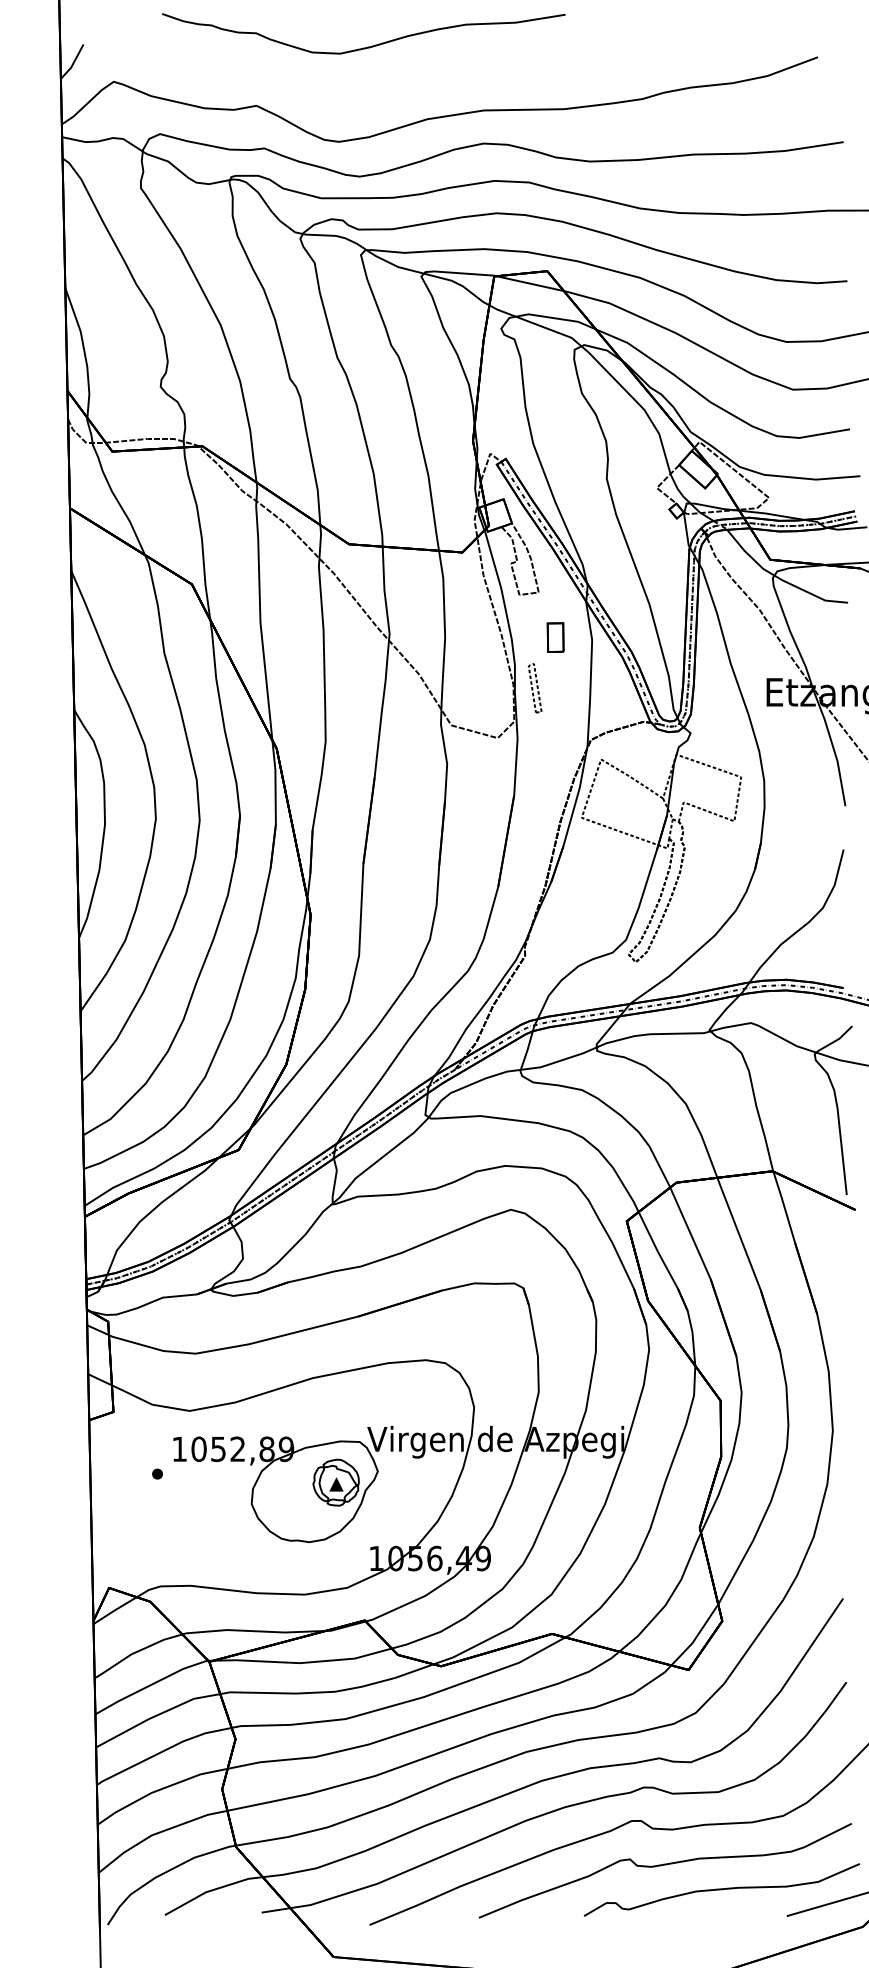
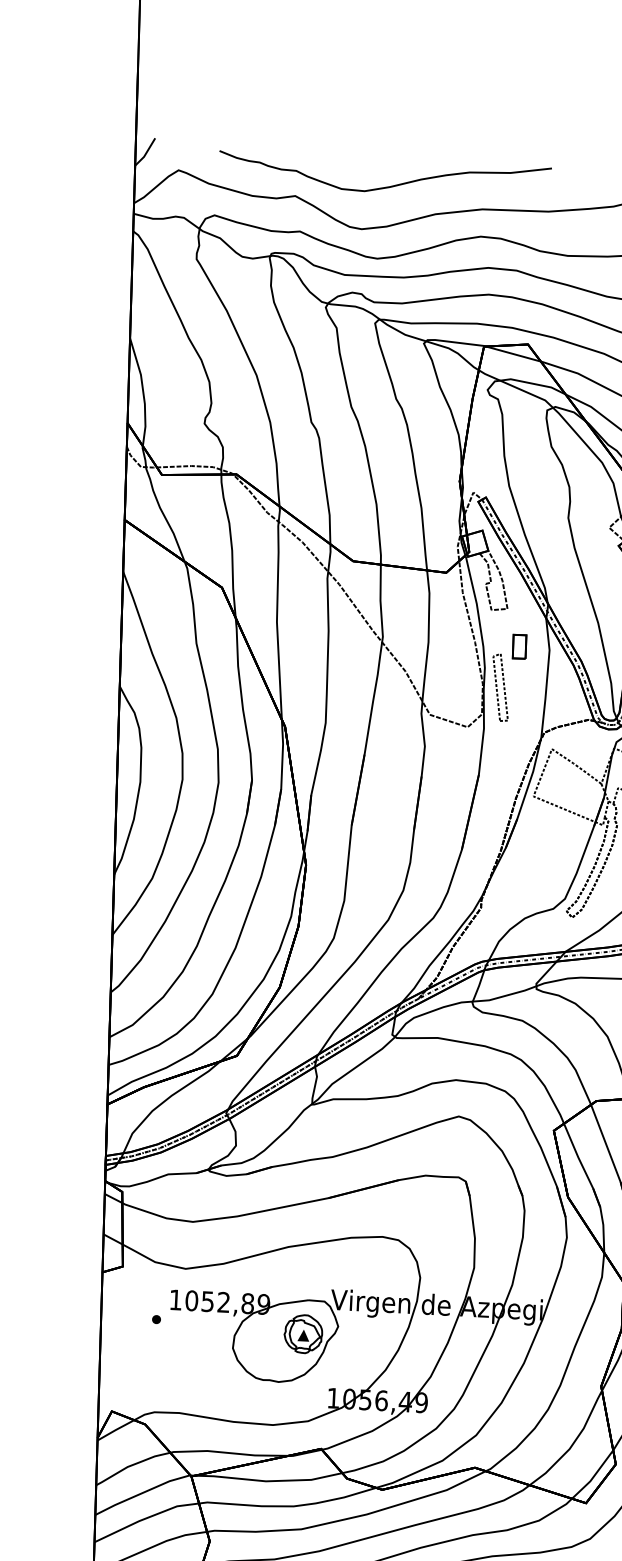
curve: (367, 46) -> (387, 186), moved
part: (534, 688) -> (500, 687), size x1.67

